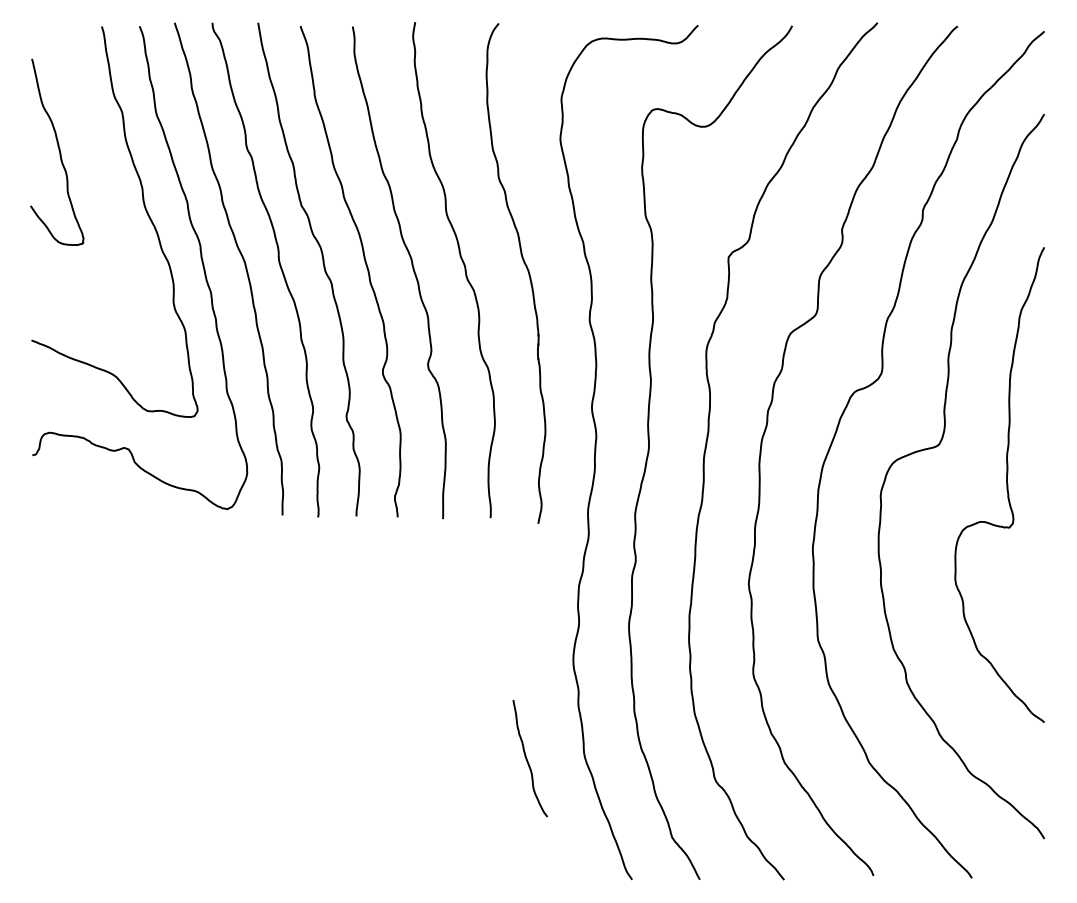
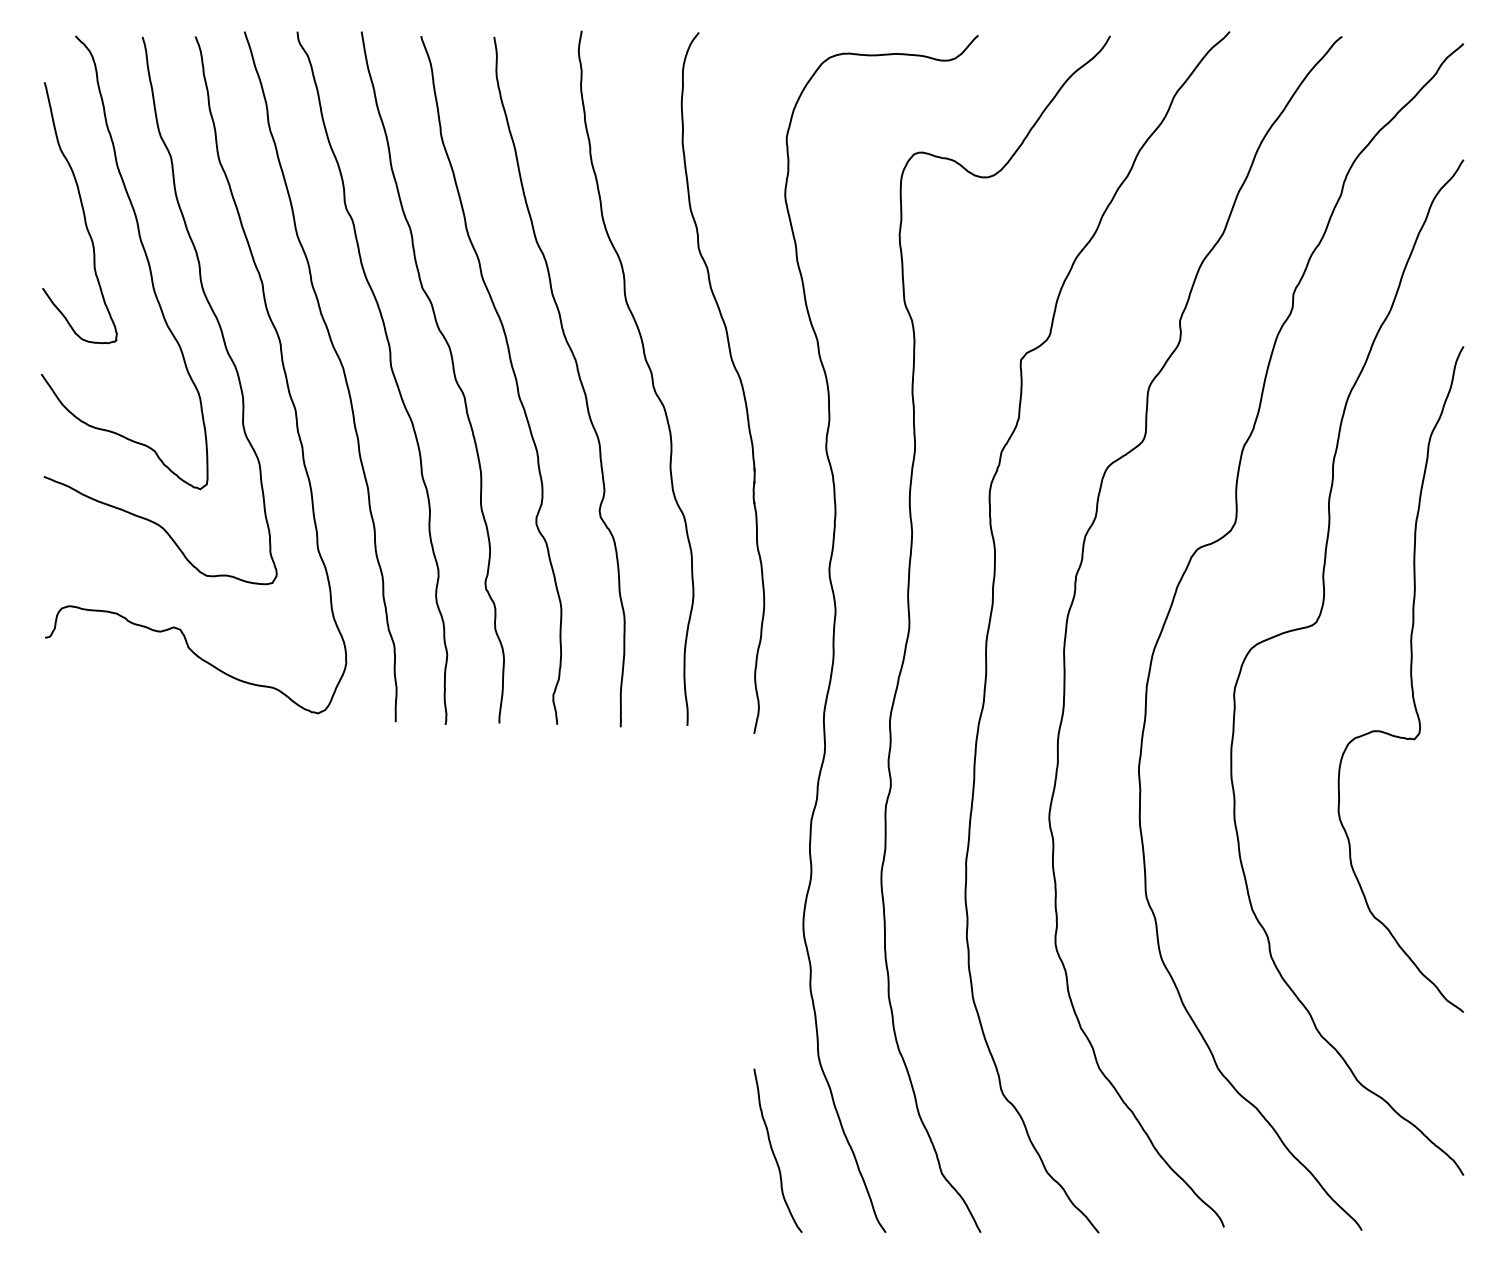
curve: (103, 183) -> (145, 256), added
curve: (527, 758) -> (773, 1150), moved

